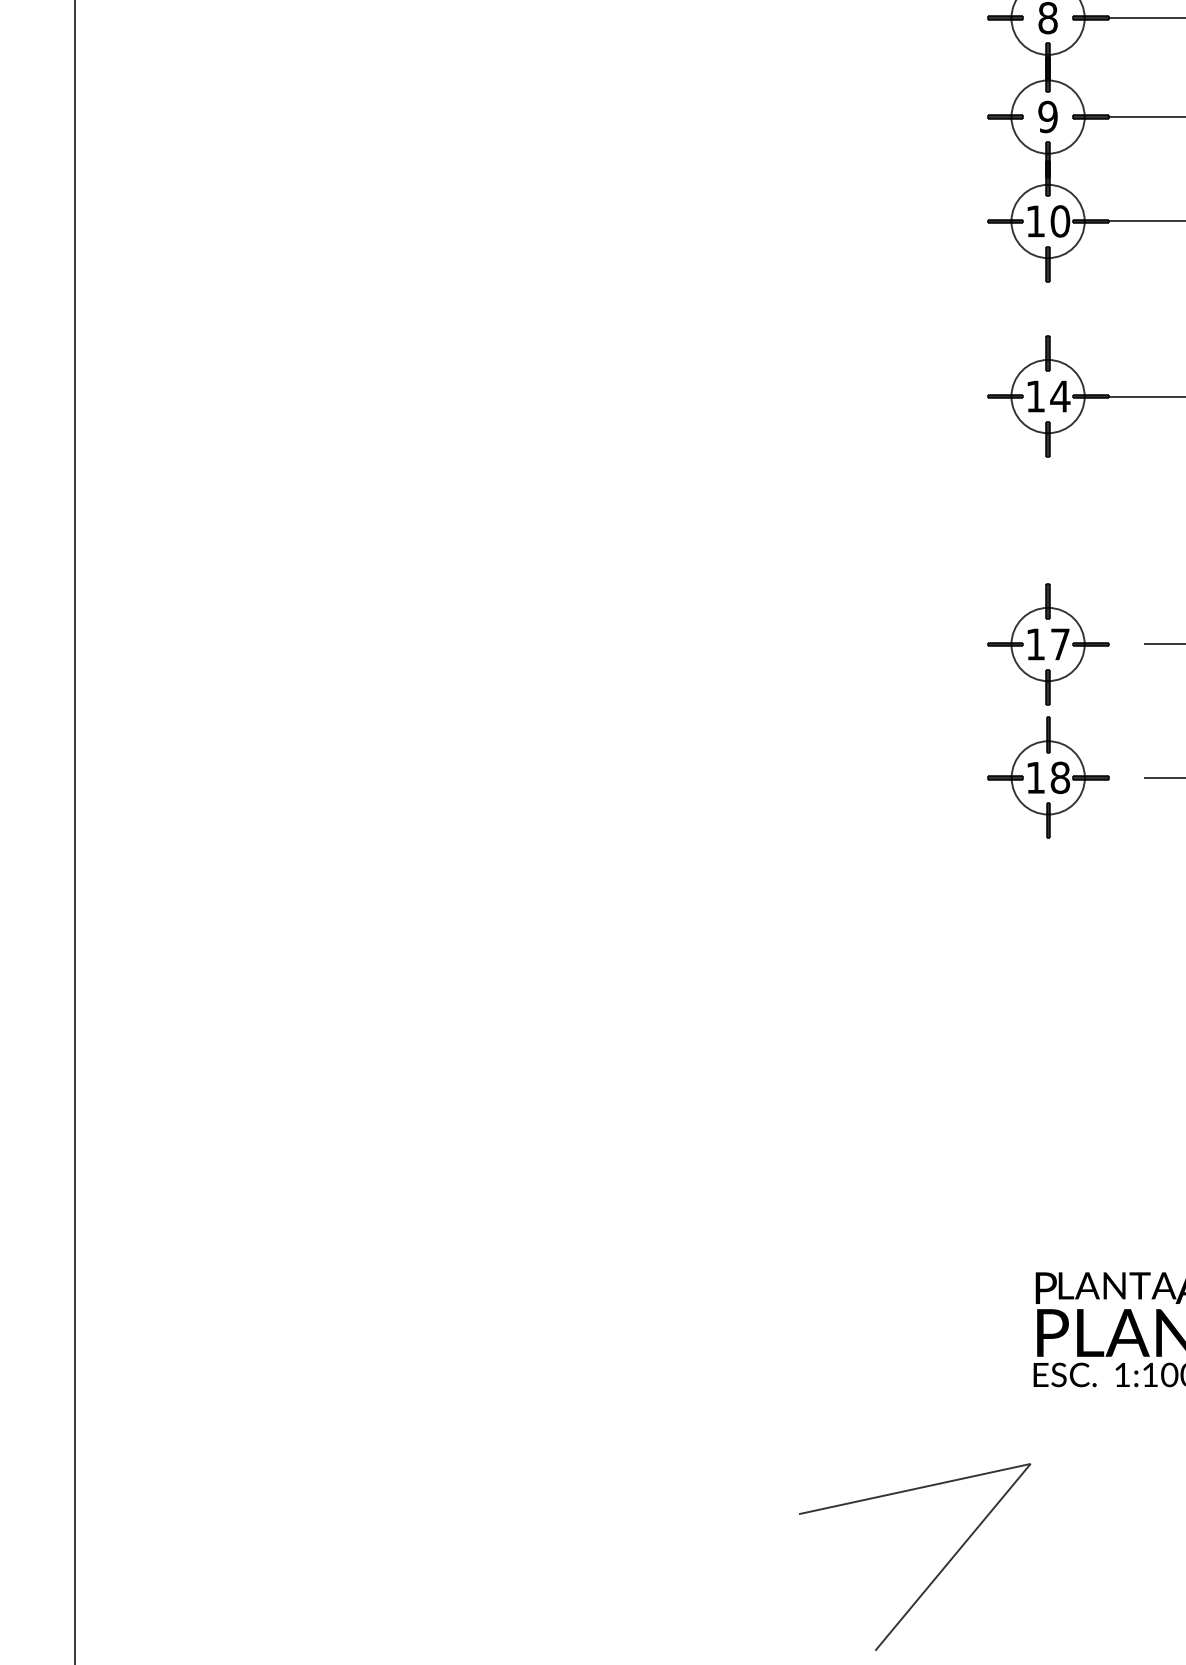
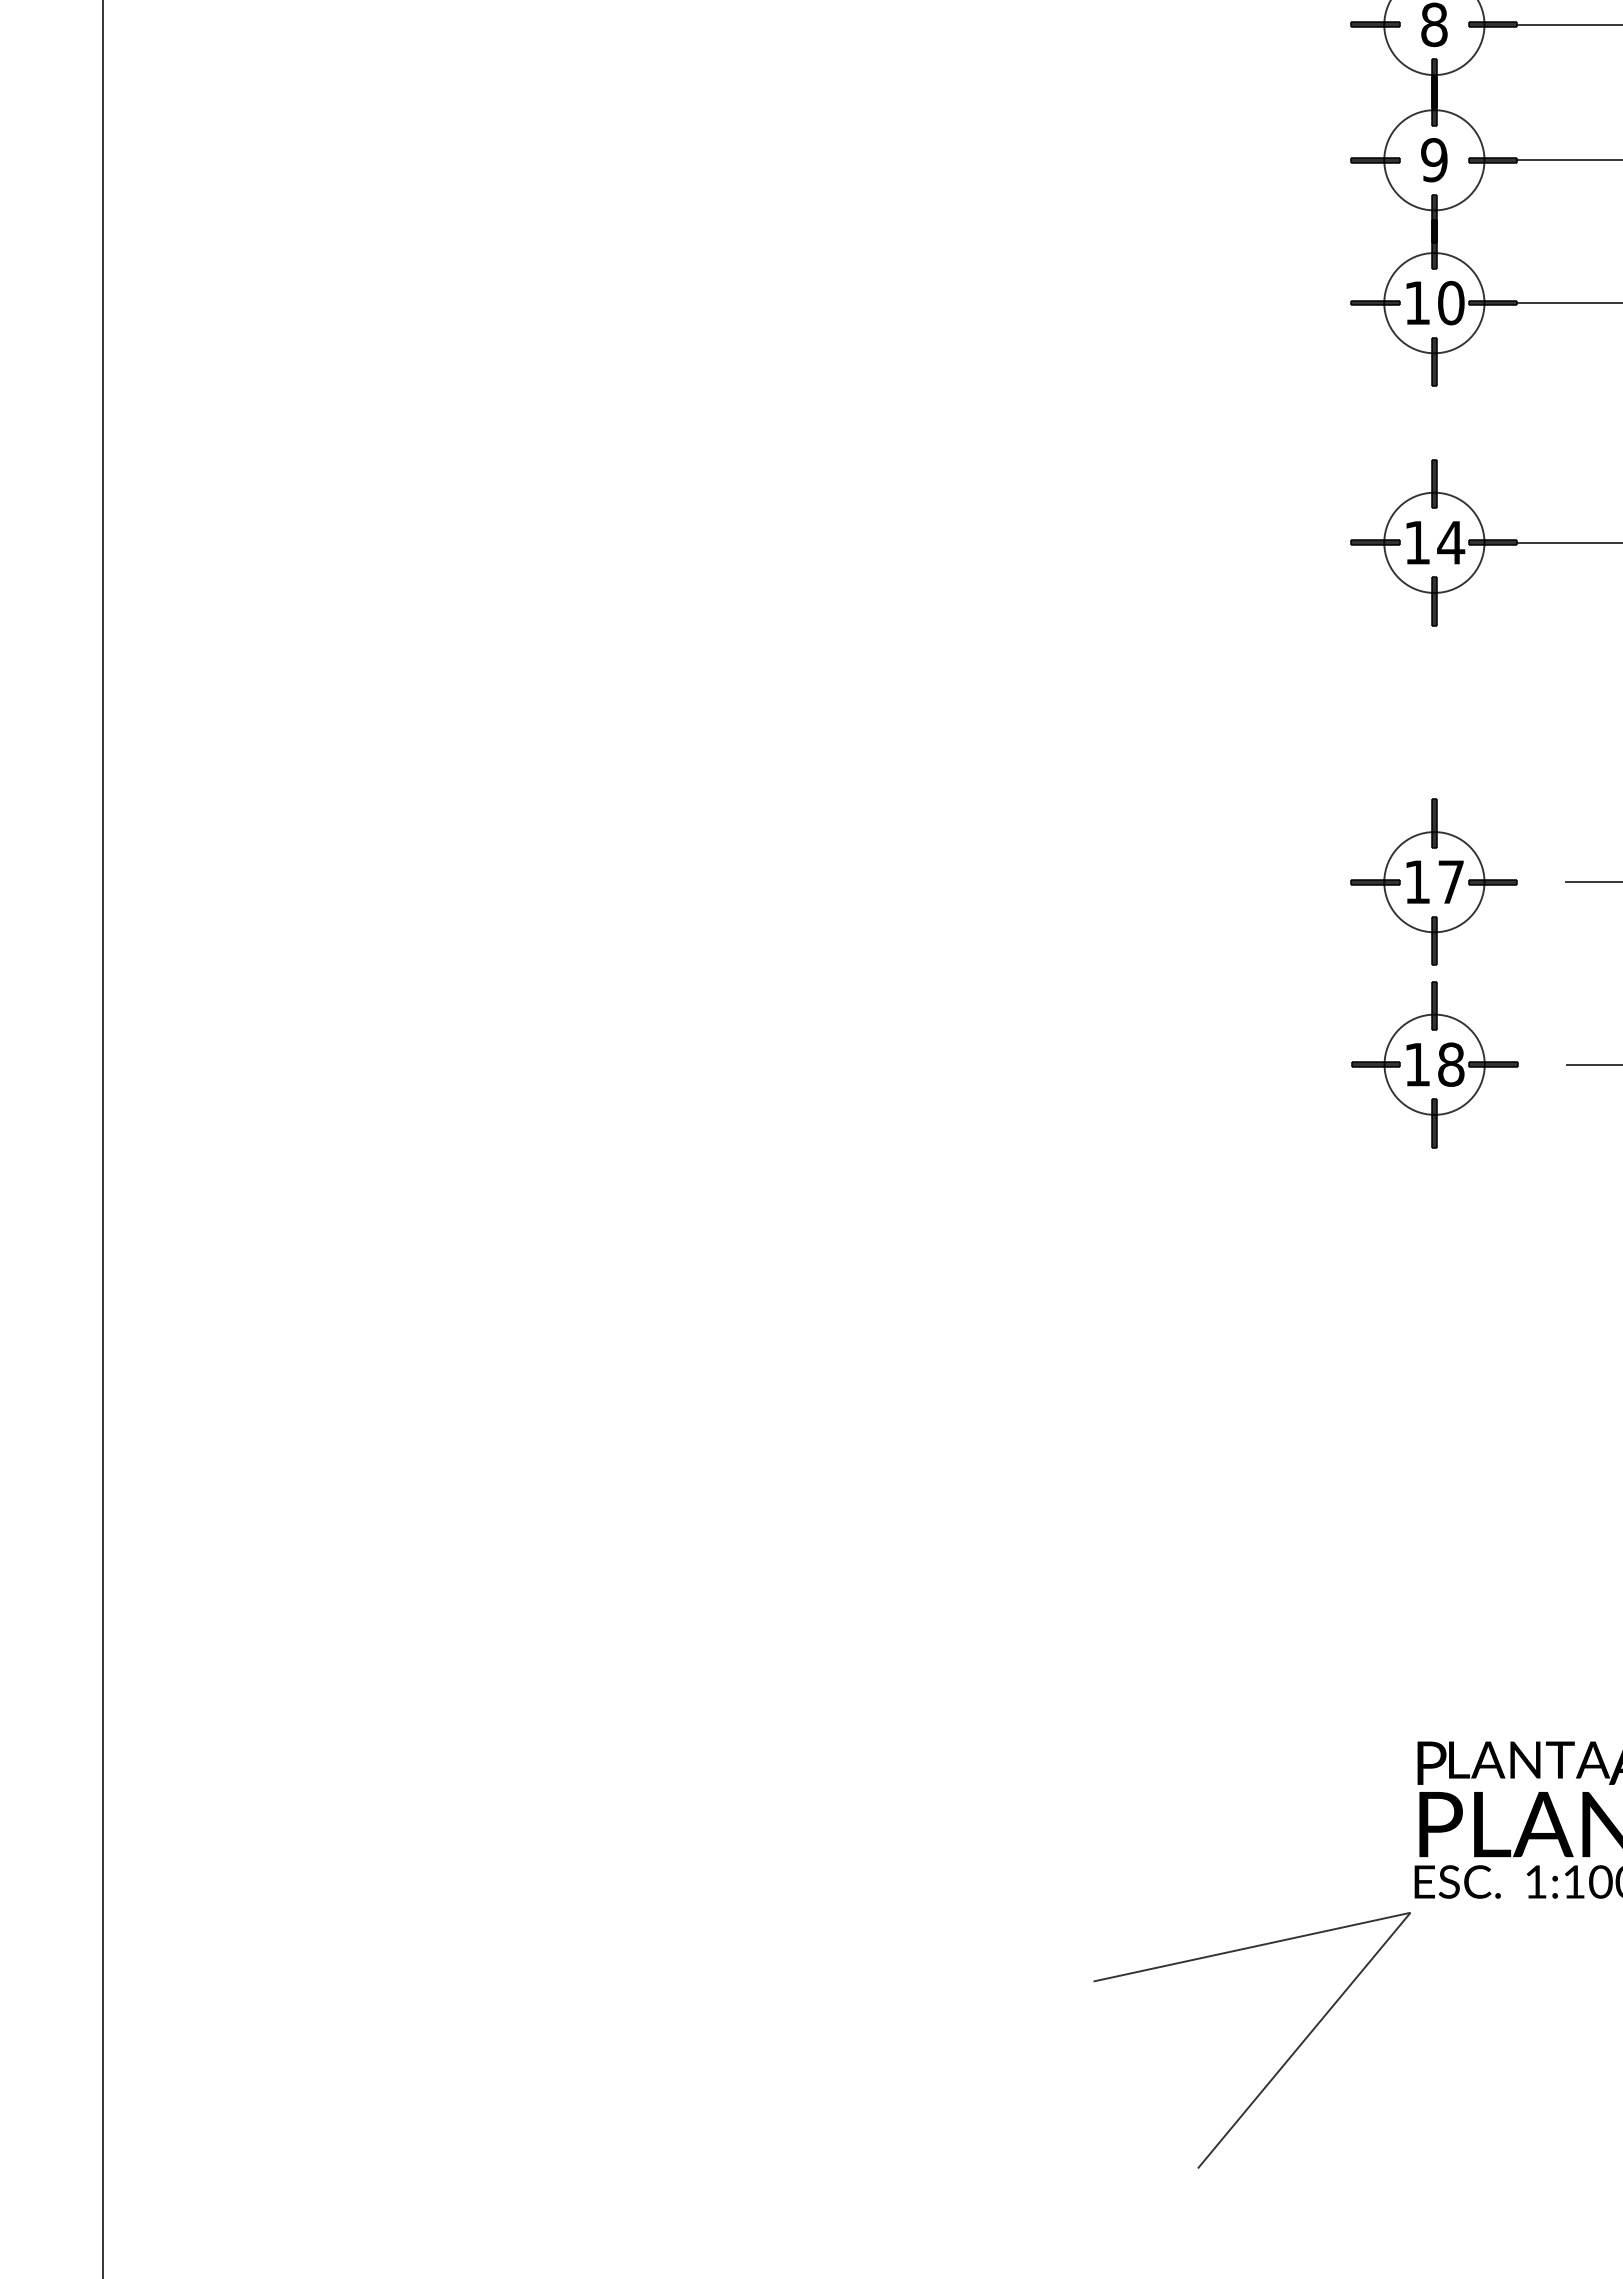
line: (934, 1577) -> (1279, 2068), moved

